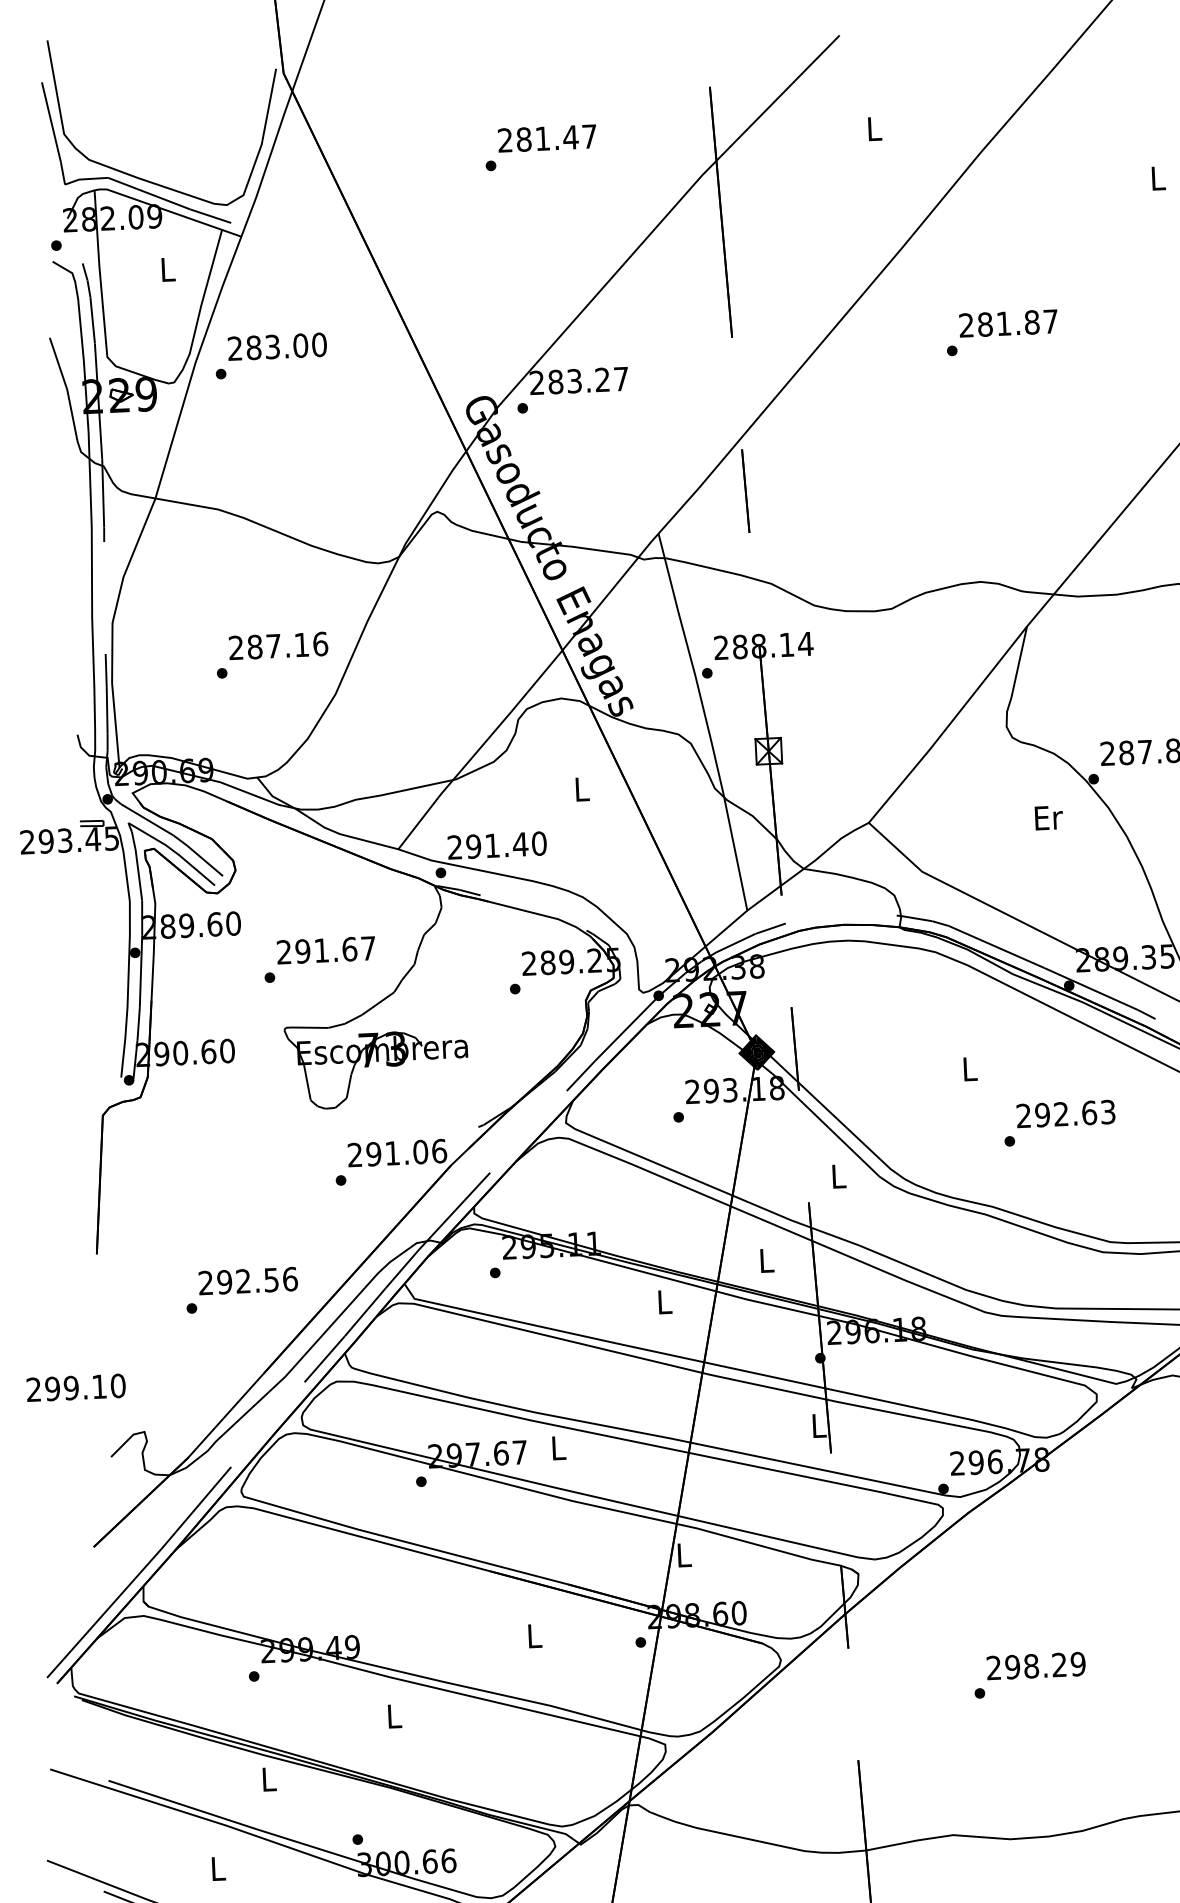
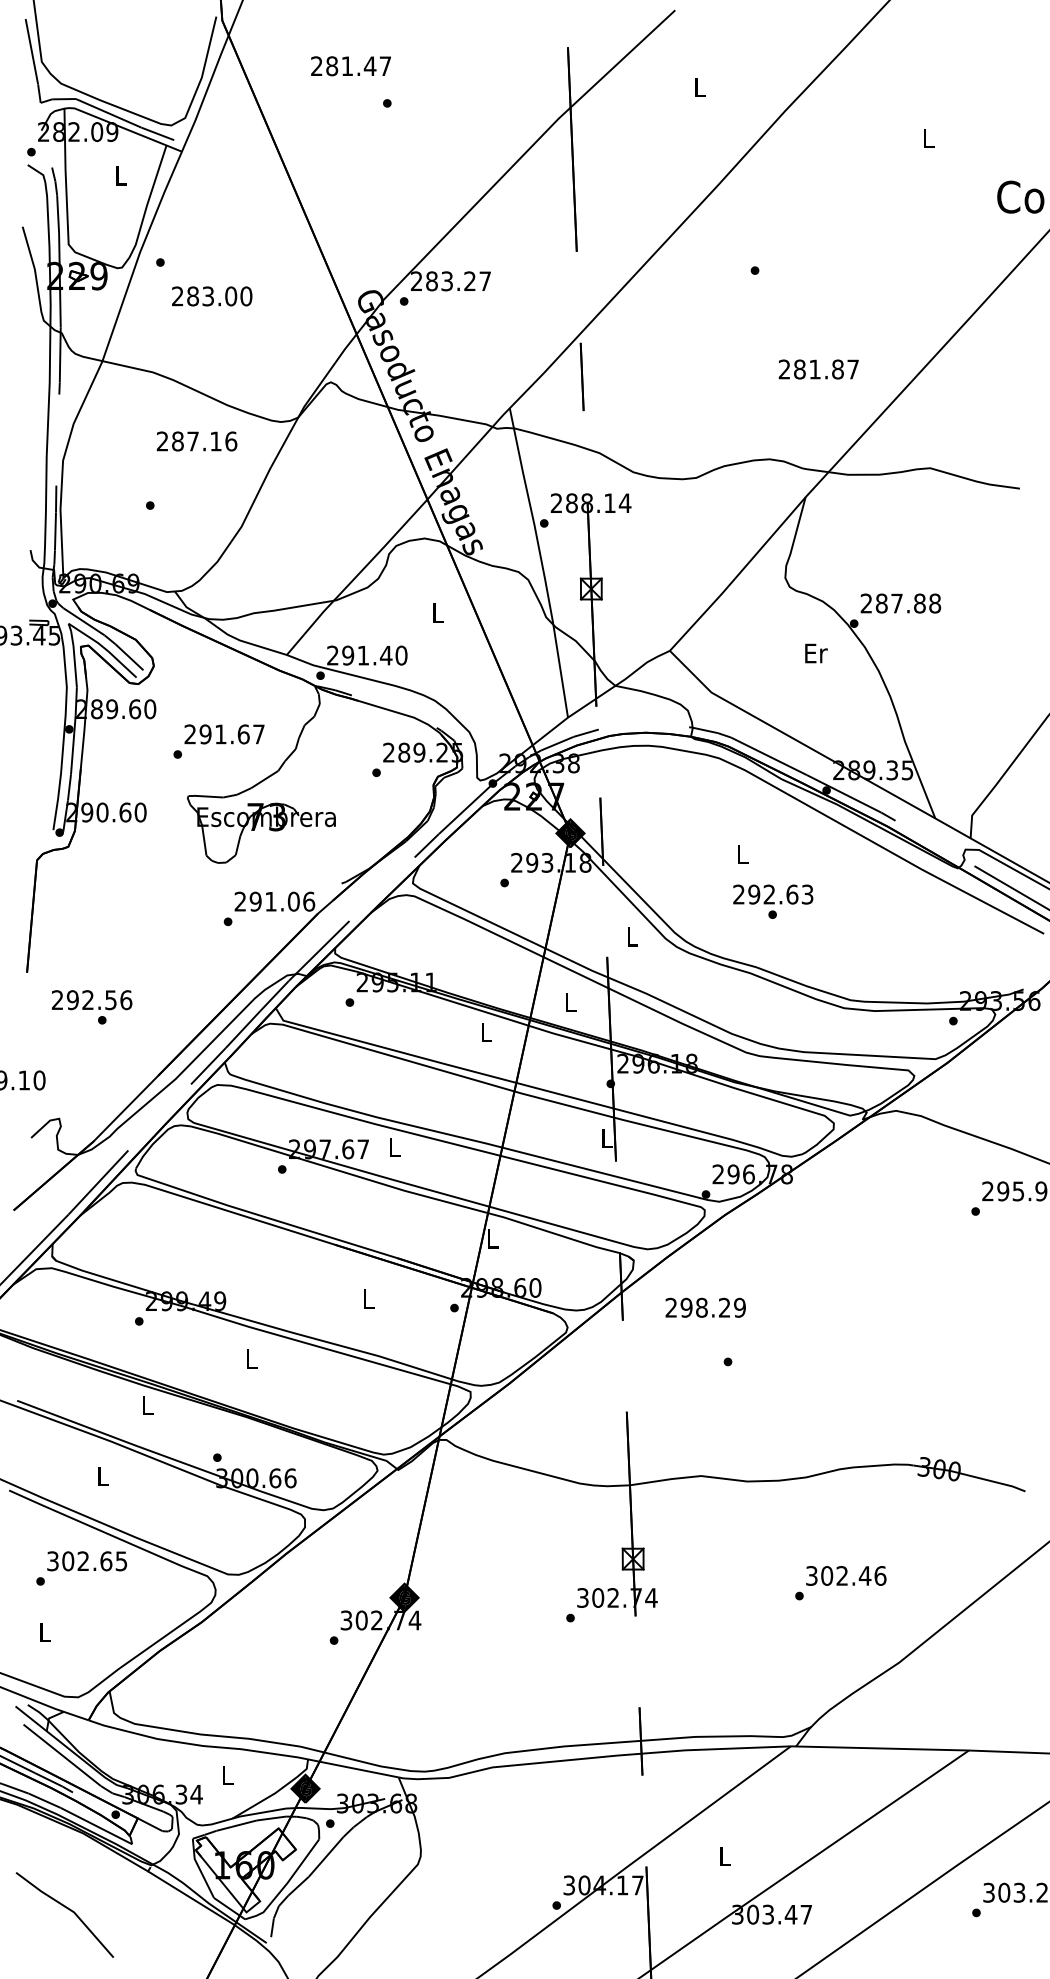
text: (546, 138) -> (350, 66), moved
text: (1008, 323) -> (818, 369), moved
text: (277, 346) -> (212, 296), moved
text: (277, 646) -> (196, 441), moved
text: (1066, 1113) -> (773, 894), moved
text: (247, 1281) -> (91, 1000), moved
text: (1035, 1665) -> (705, 1307), moved

